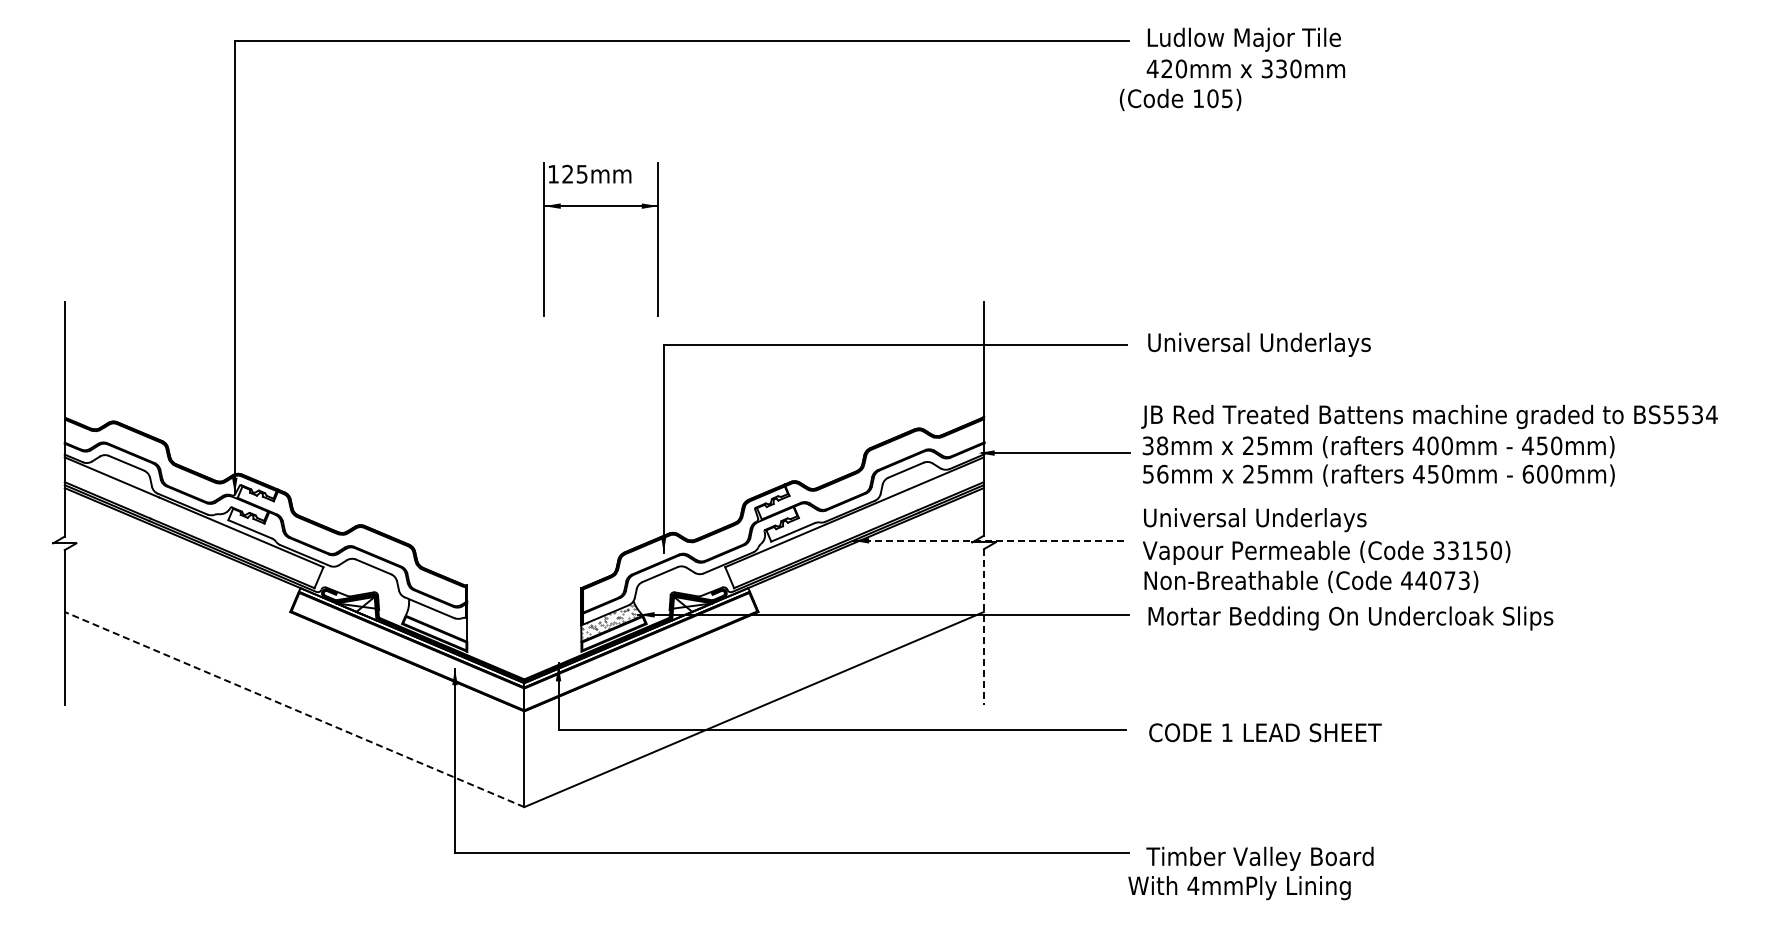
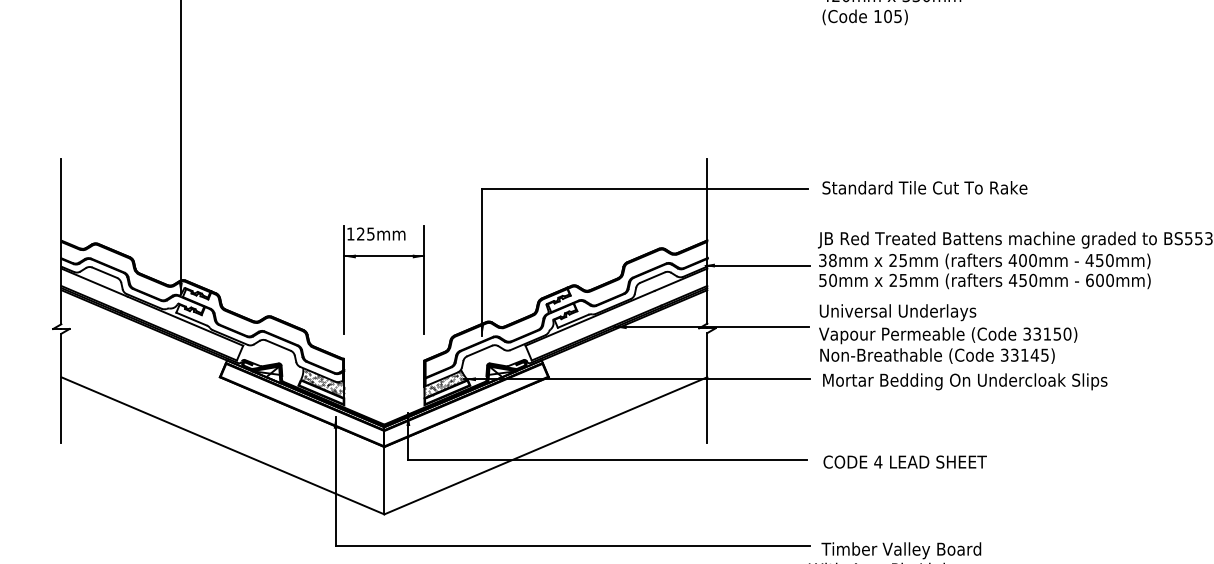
text: (1180, 99) -> (865, 17), moved
part: (600, 206) -> (383, 256), moved
text: (1293, 344) -> (924, 189), Universal Underlays -> Standard Tile Cut To Rake
text: (1162, 473) -> (832, 279), 56mm -> 50mm
line: (990, 540) -> (711, 327), dashed -> solid
text: (1435, 580) -> (1024, 355), 44073) -> 33145)
hatch: (436, 620) -> (322, 383), added
line: (983, 627) -> (707, 388), dashed -> solid
line: (294, 709) -> (222, 445), dashed -> solid
text: (1227, 732) -> (878, 461), 1 -> 4

